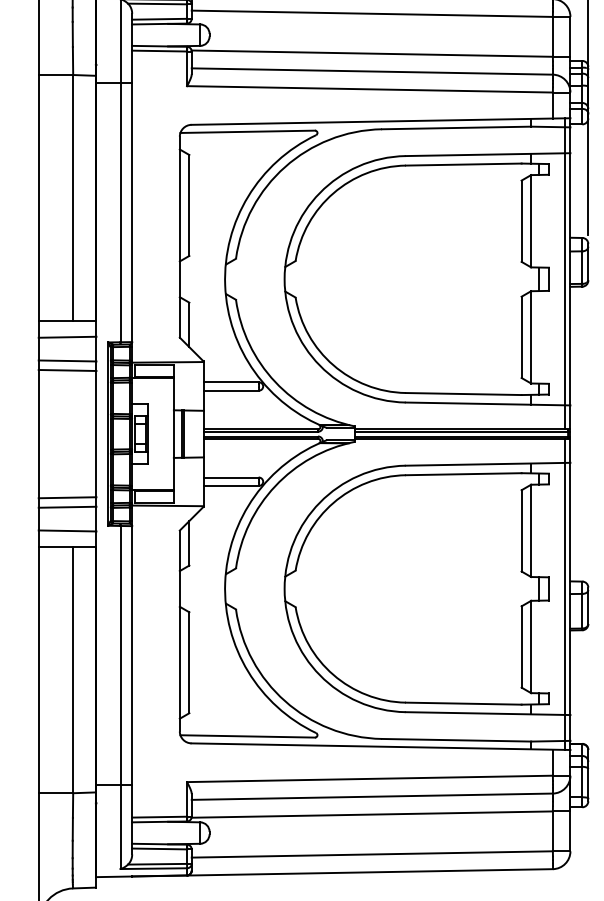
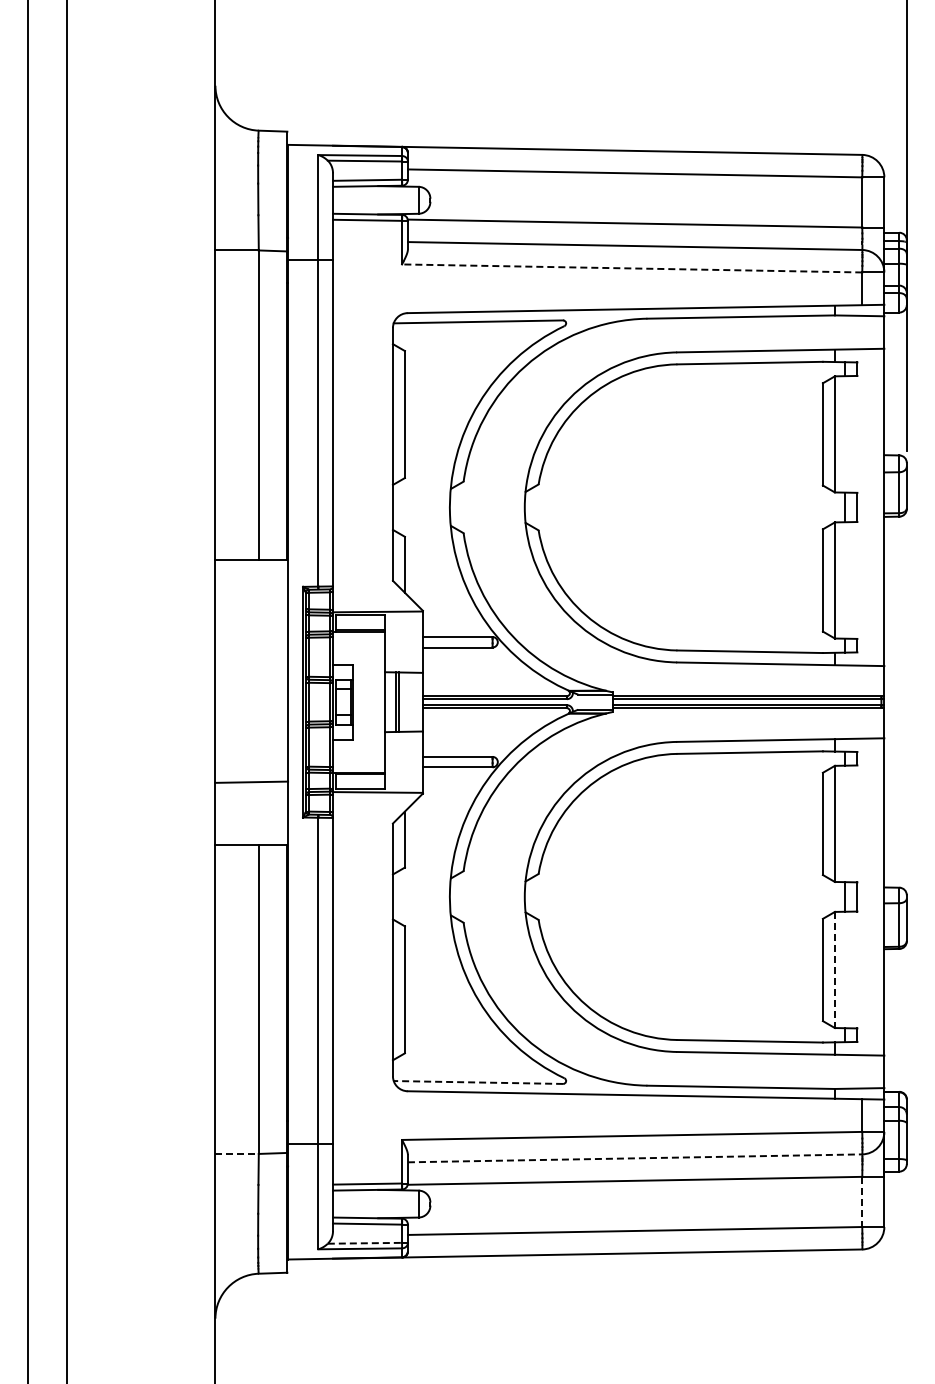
line: (369, 89) -> (631, 268), solid -> dashed
line: (564, 273) -> (876, 500), removed
line: (67, 337) -> (251, 580), removed
line: (67, 360) -> (251, 609), removed
line: (67, 369) -> (251, 621), removed
line: (67, 506) -> (251, 793), removed
line: (67, 530) -> (251, 823), removed
line: (564, 594) -> (876, 903), removed
line: (530, 647) -> (834, 970), solid -> dashed
line: (247, 736) -> (478, 1082), solid -> dashed
line: (56, 792) -> (237, 1153), solid -> dashed
line: (372, 796) -> (635, 1158), solid -> dashed
line: (553, 831) -> (862, 1202), solid -> dashed
line: (158, 864) -> (365, 1243), solid -> dashed

